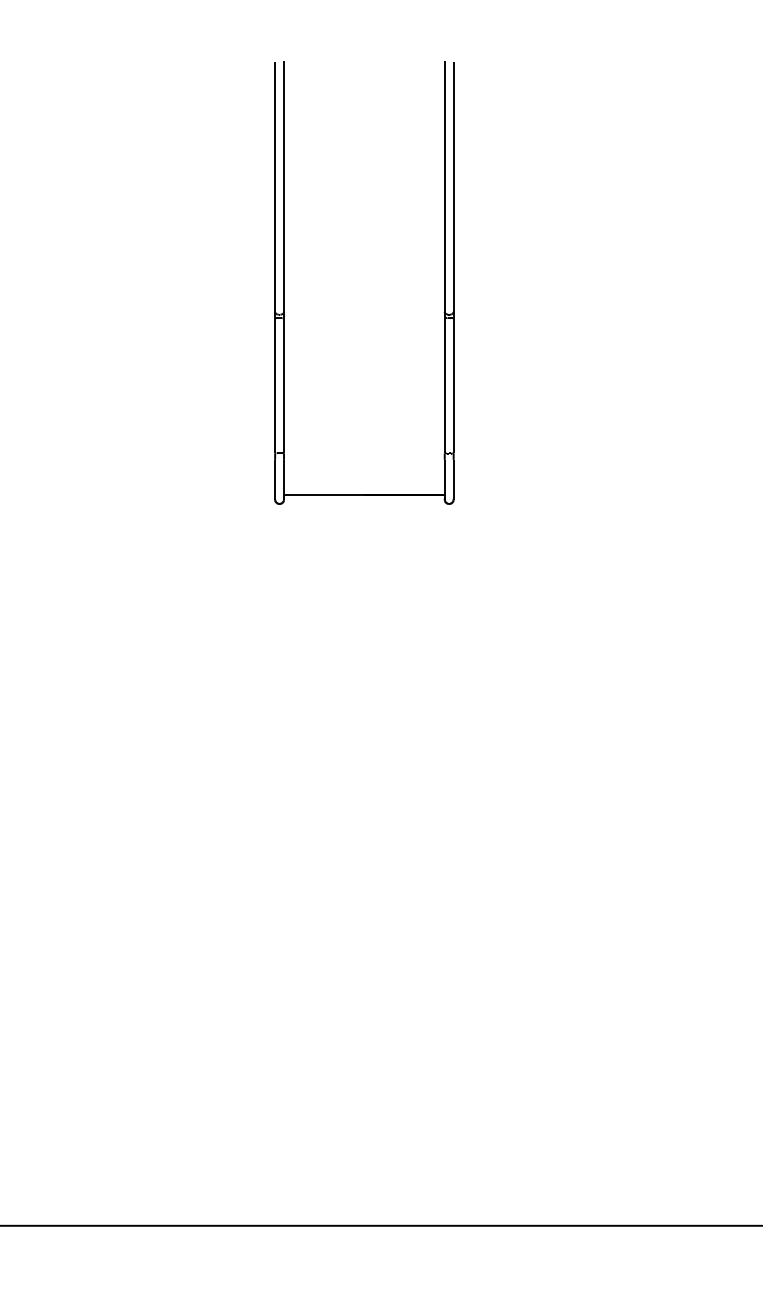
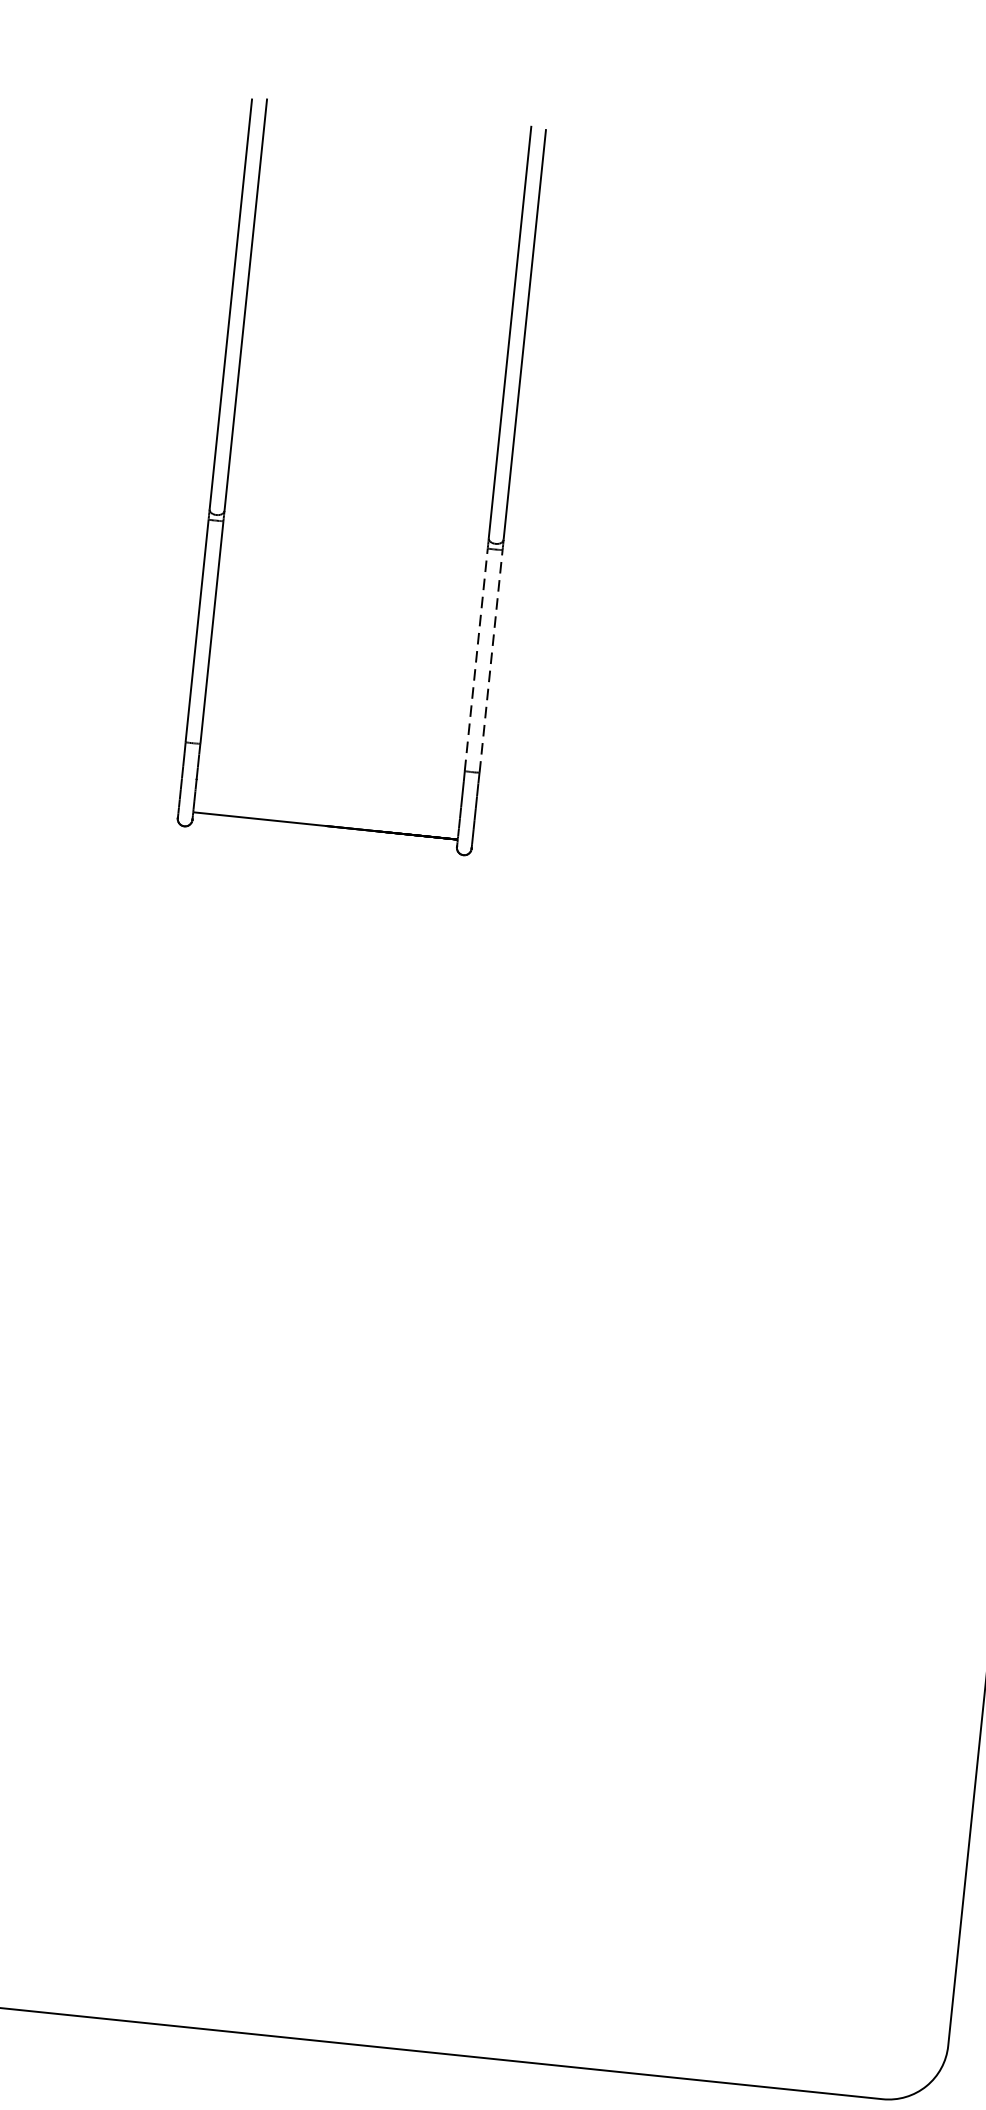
line: (444, 385) -> (475, 659), solid -> dashed
line: (453, 385) -> (490, 660), solid -> dashed

